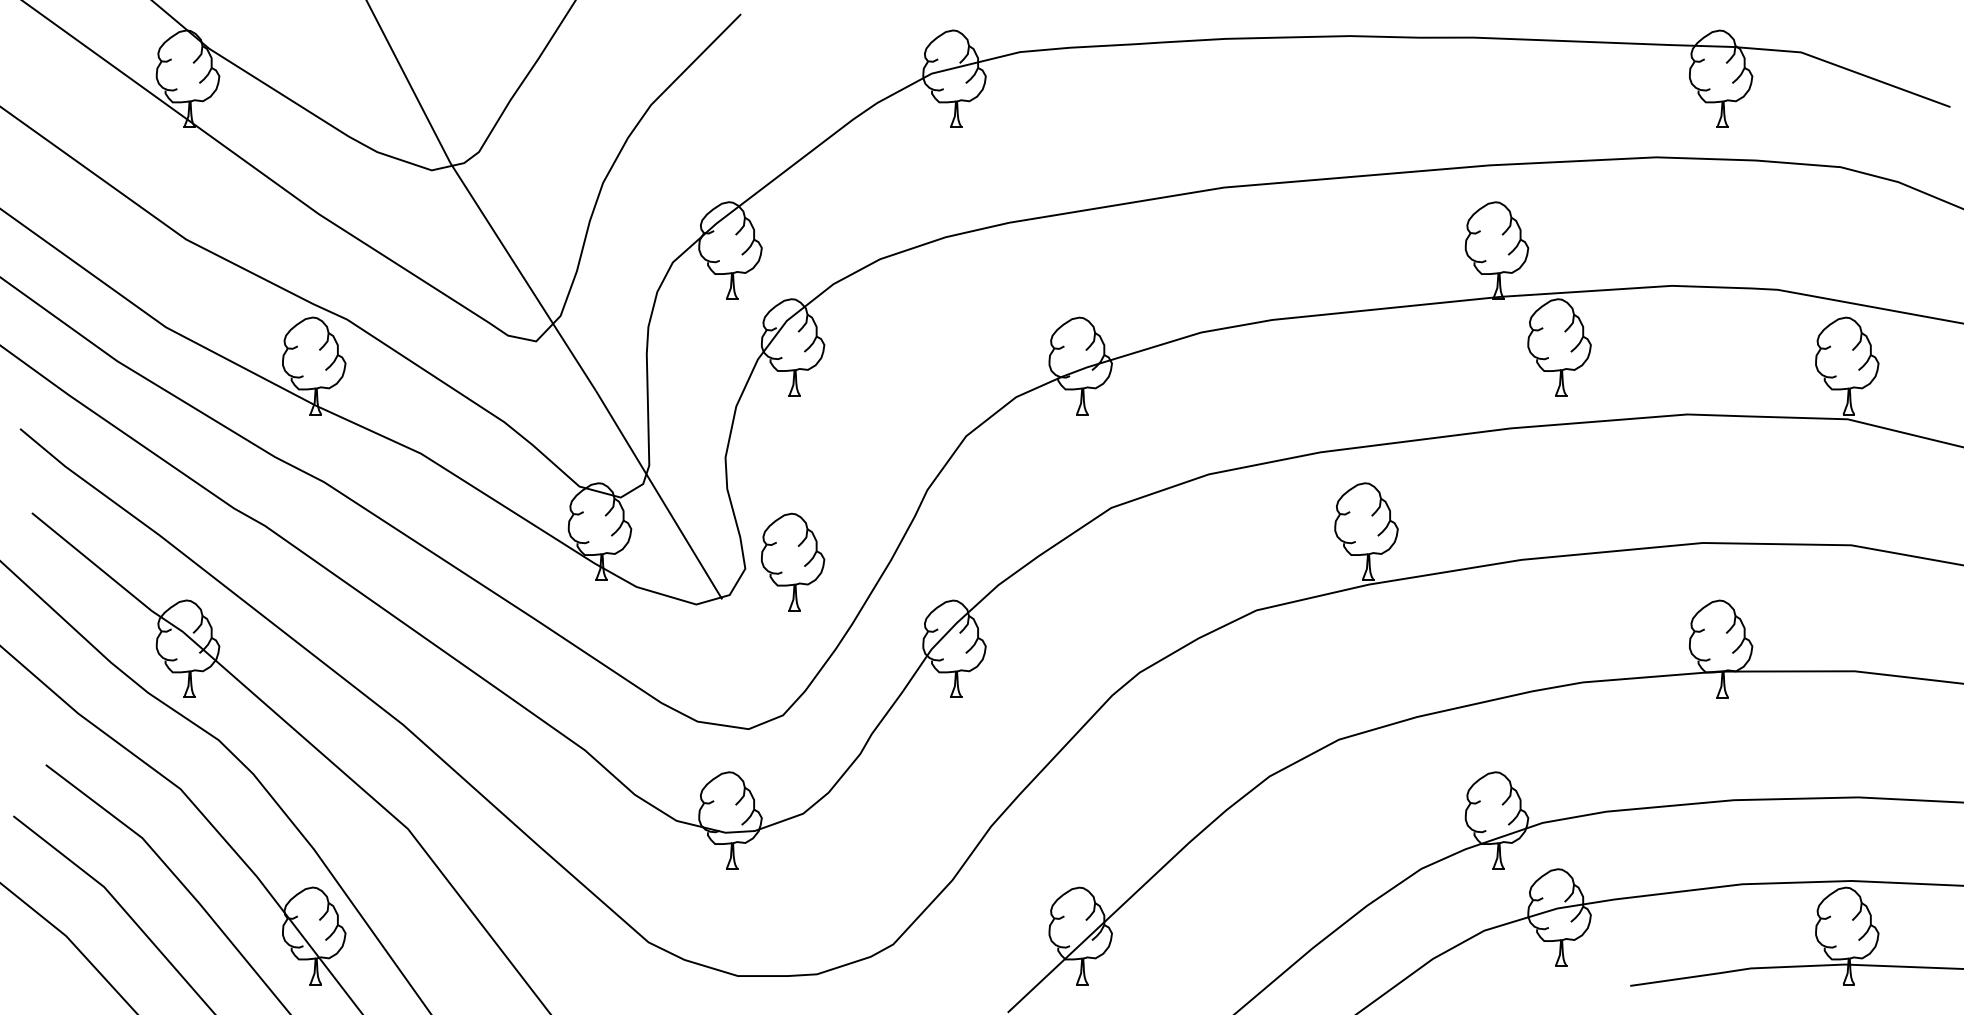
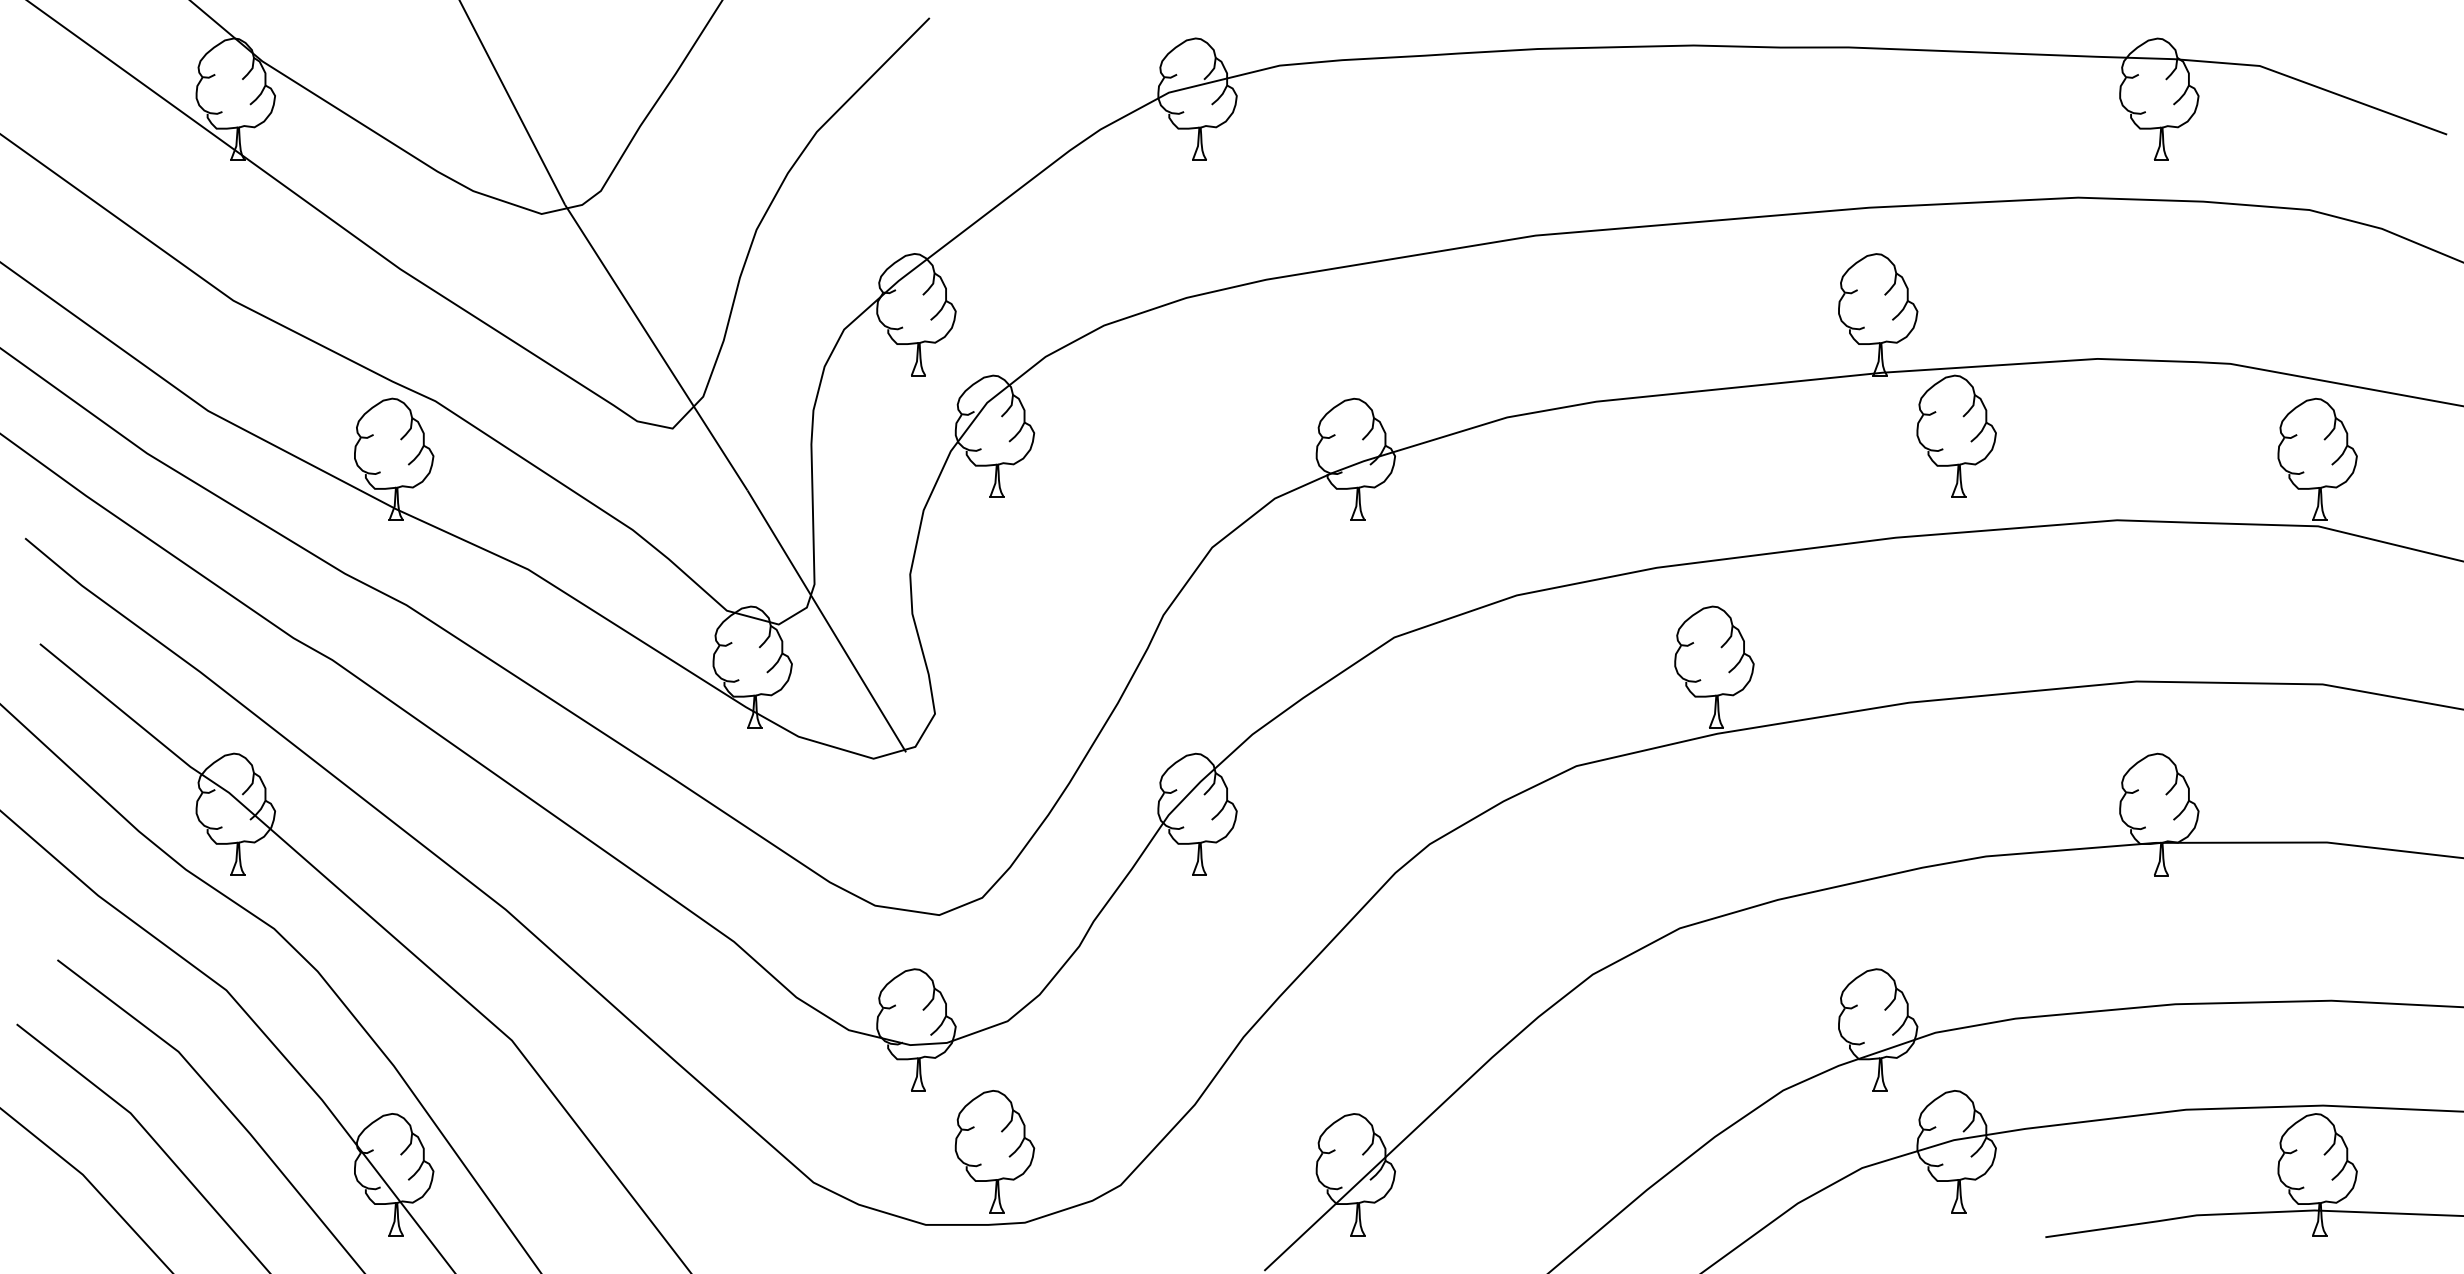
part: (792, 562) -> (994, 1151), moved

